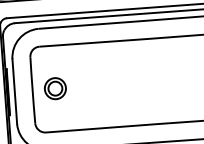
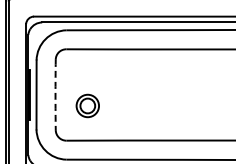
part: (55, 88) -> (87, 105), moved
arc: (32, 90) -> (55, 95), solid -> dashed

